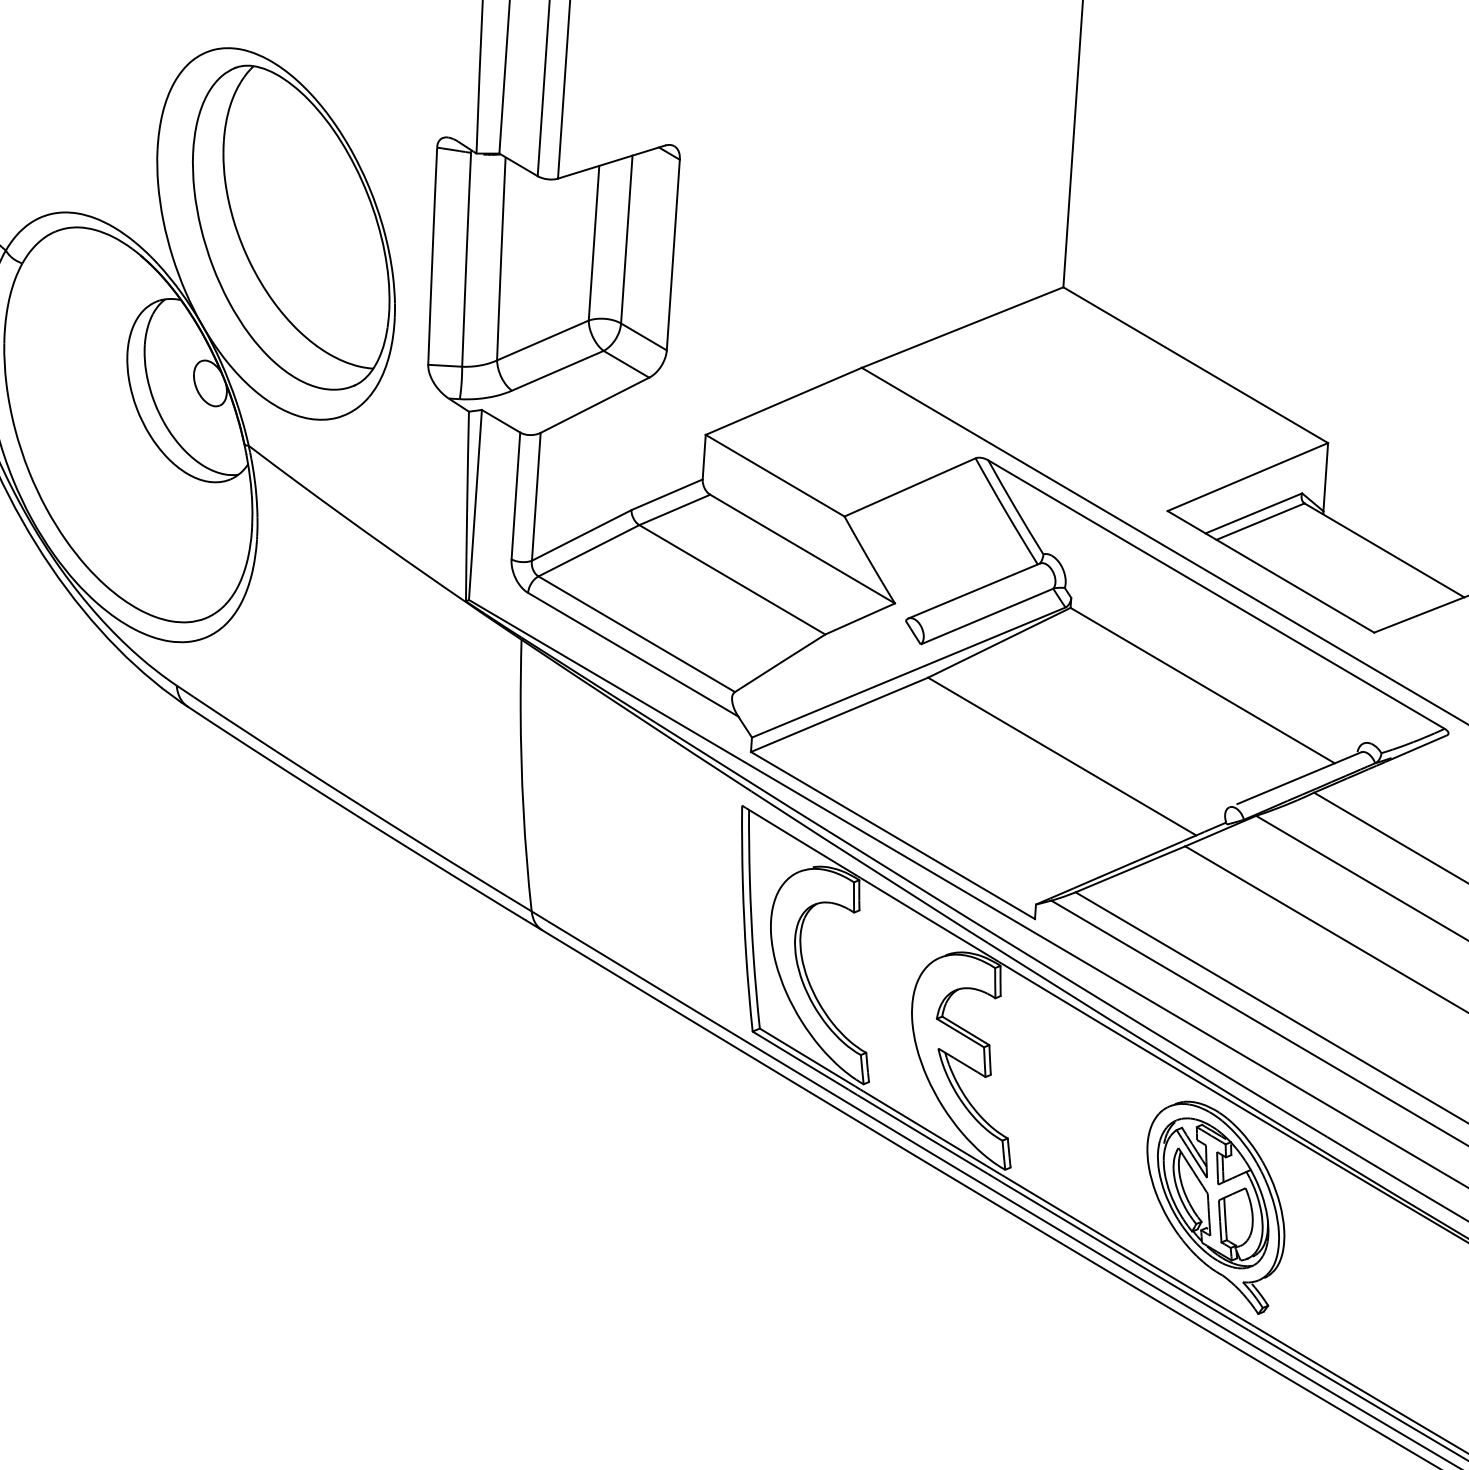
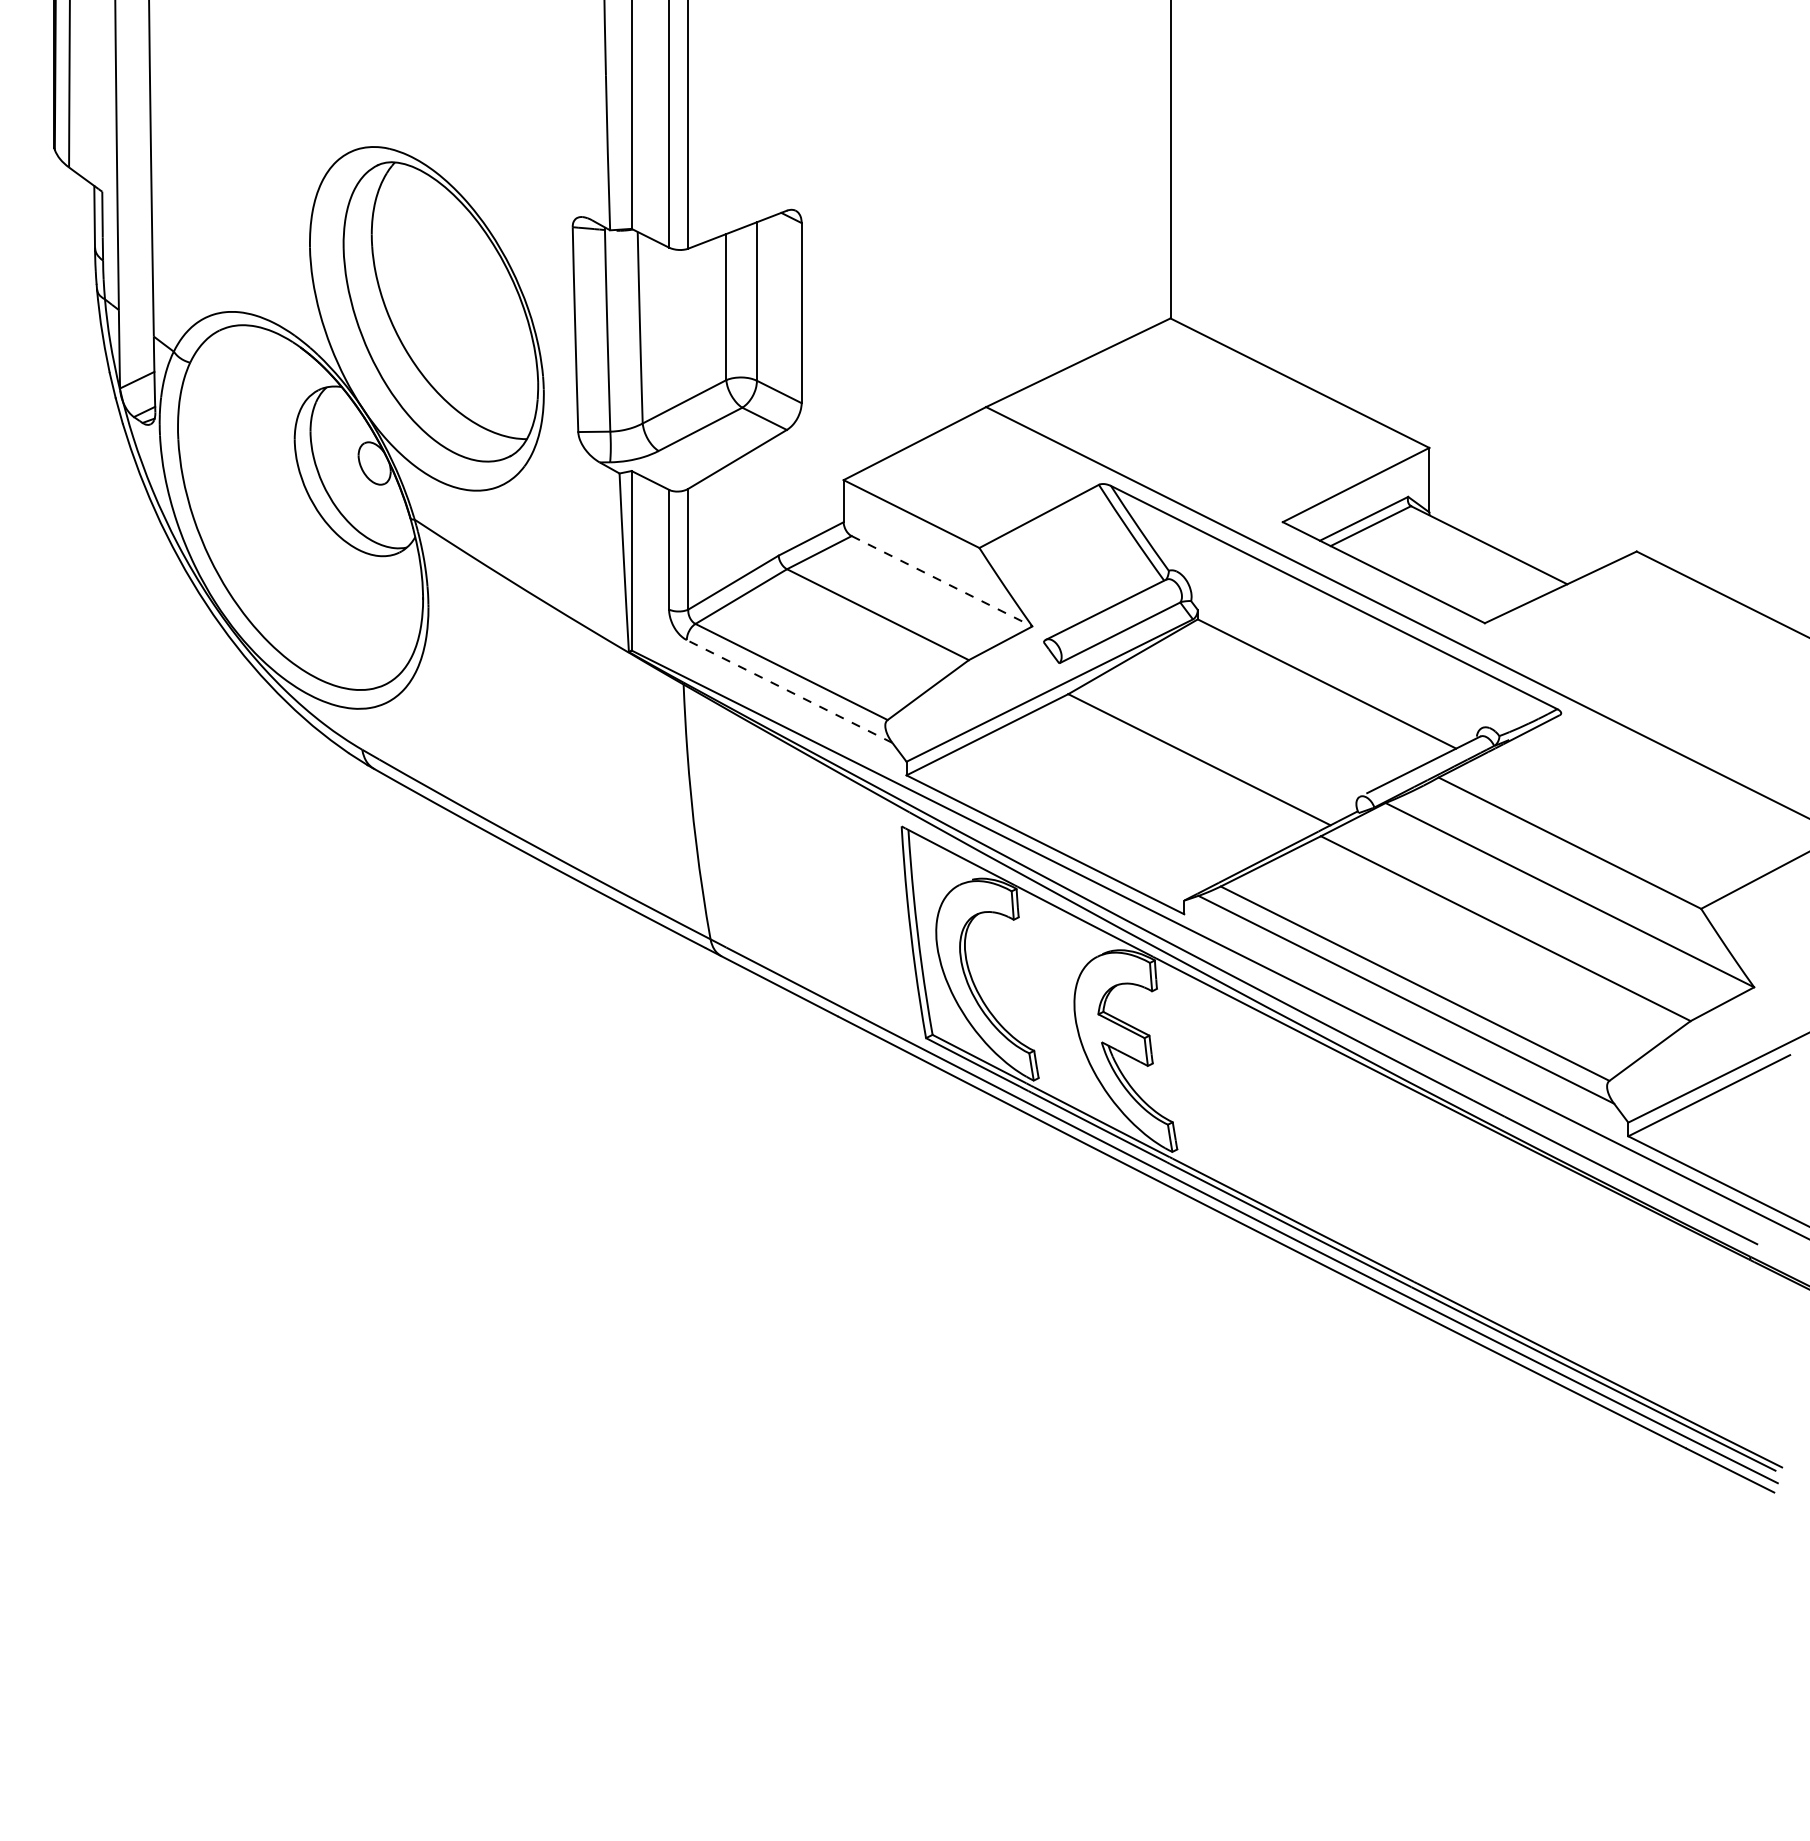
line: (803, 549) -> (942, 581), solid -> dashed
line: (633, 654) -> (789, 691), solid -> dashed
part: (1214, 1207) -> (1371, 1173), removed

